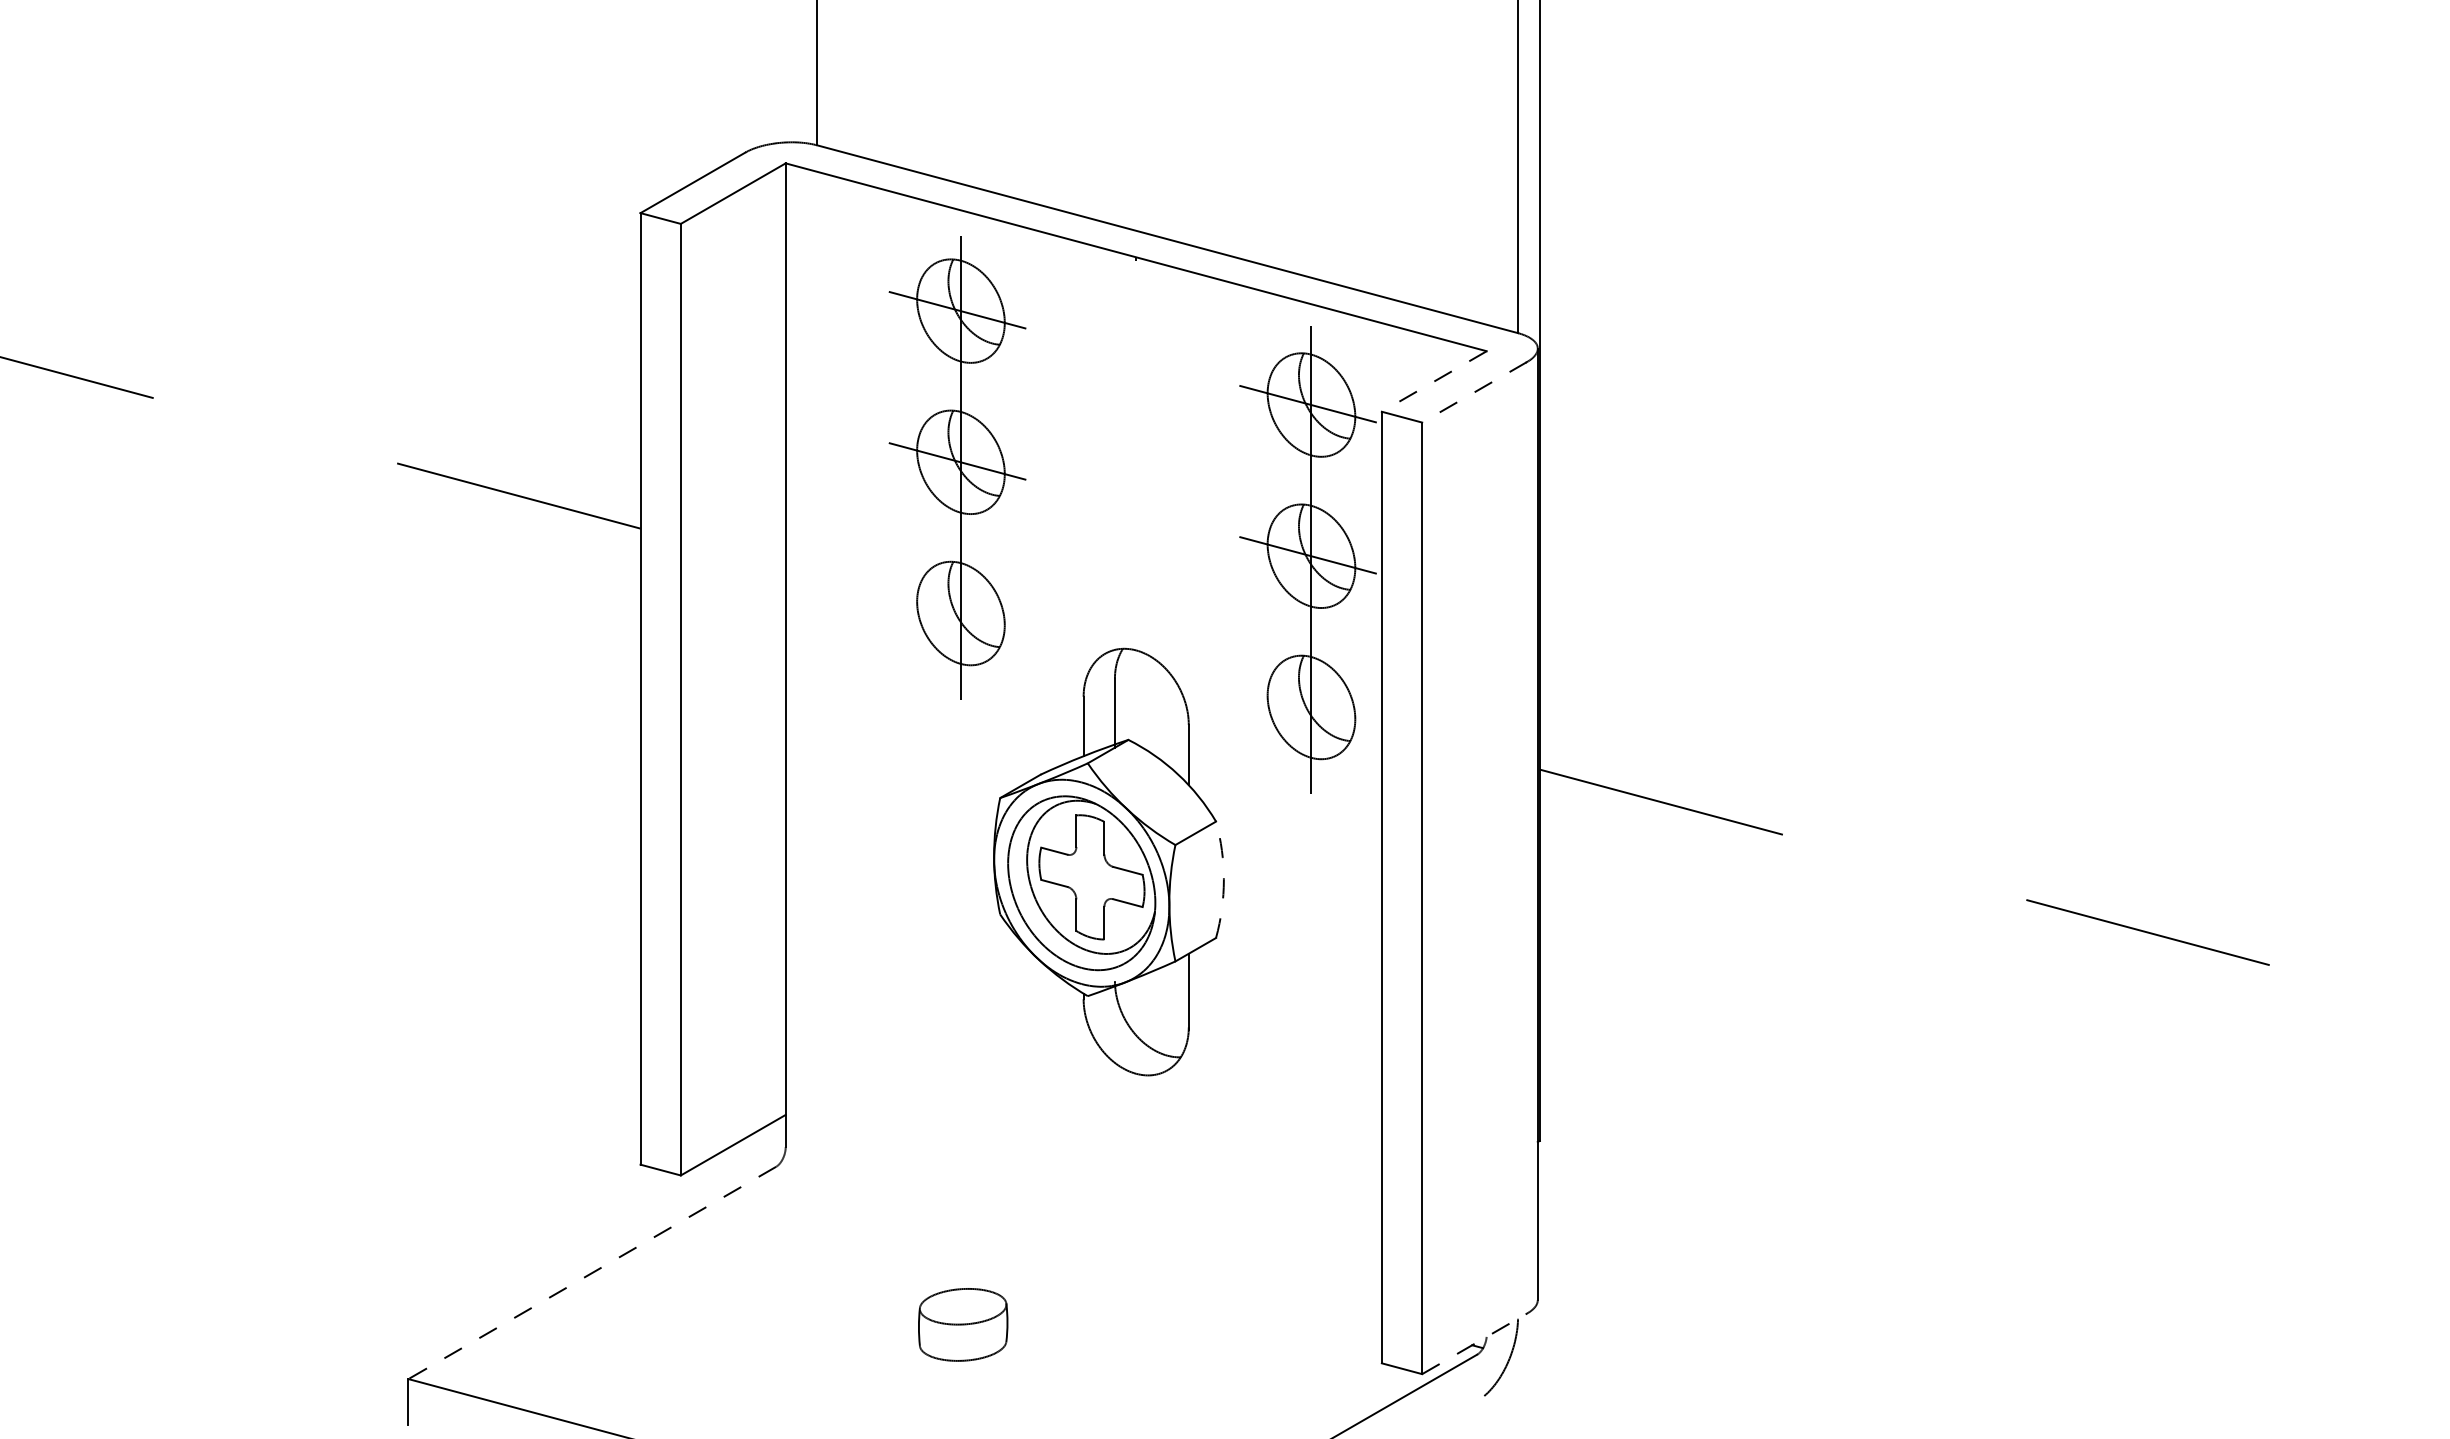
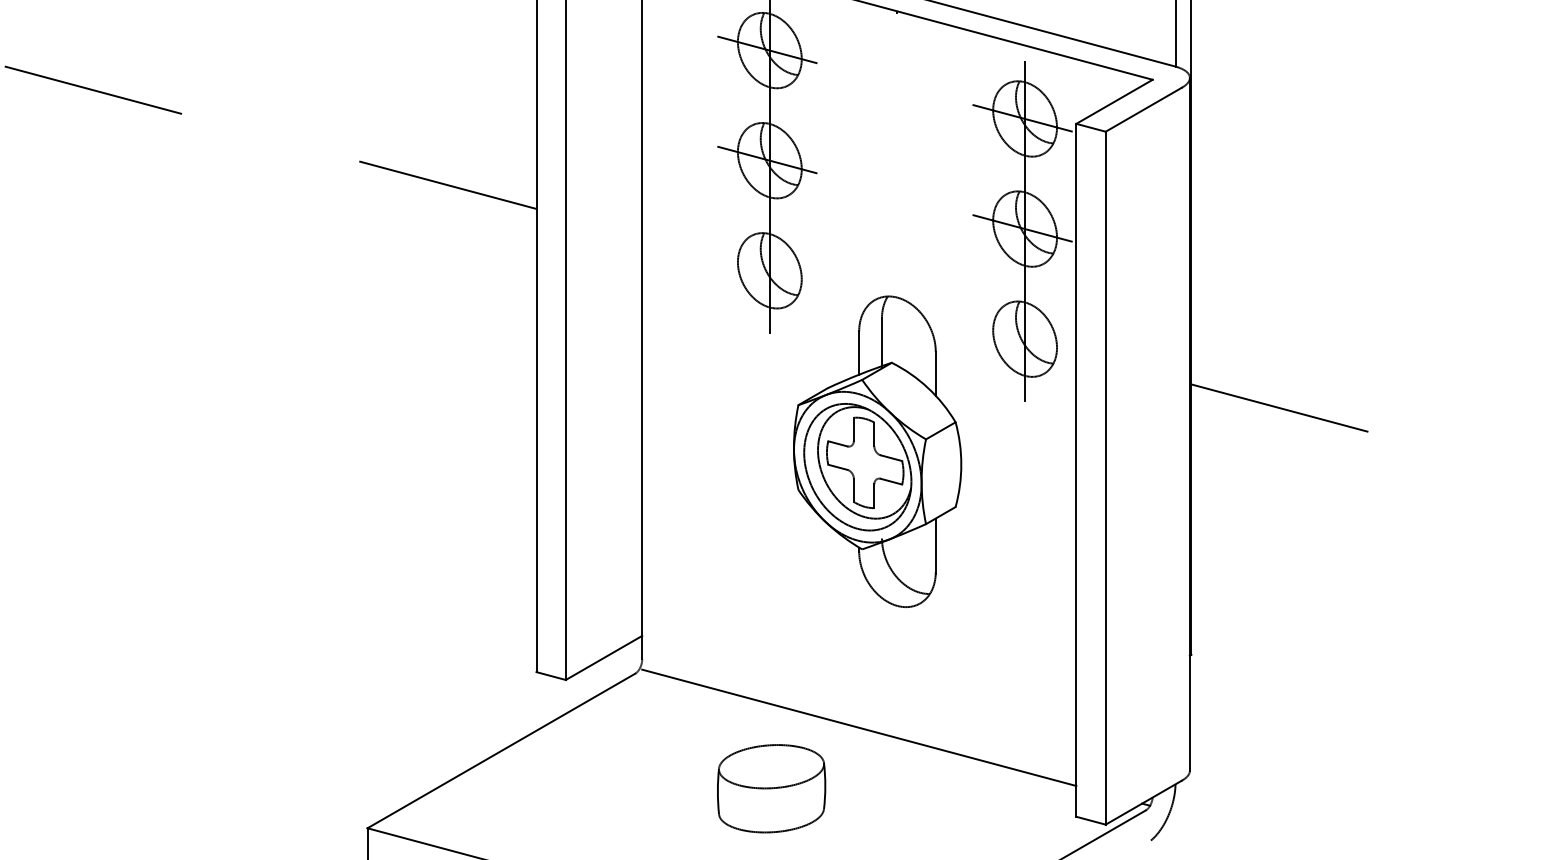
line: (1434, 381) -> (1114, 101), dashed -> solid
line: (1474, 392) -> (1143, 109), dashed -> solid
arc: (1223, 879) -> (961, 464), dashed -> solid
line: (1083, 1241) -> (859, 728), added
line: (591, 1273) -> (500, 751), dashed -> solid
part: (962, 1324) -> (770, 788), size x1.67
line: (1474, 1343) -> (1143, 802), dashed -> solid

